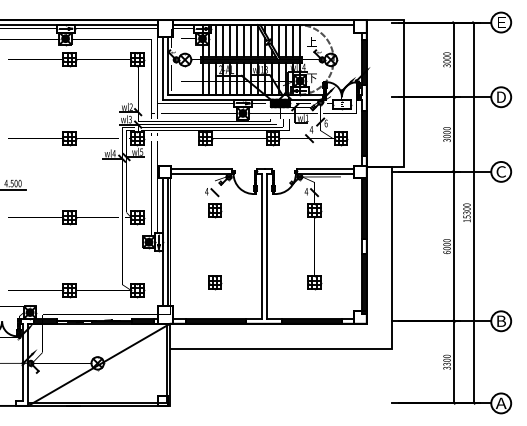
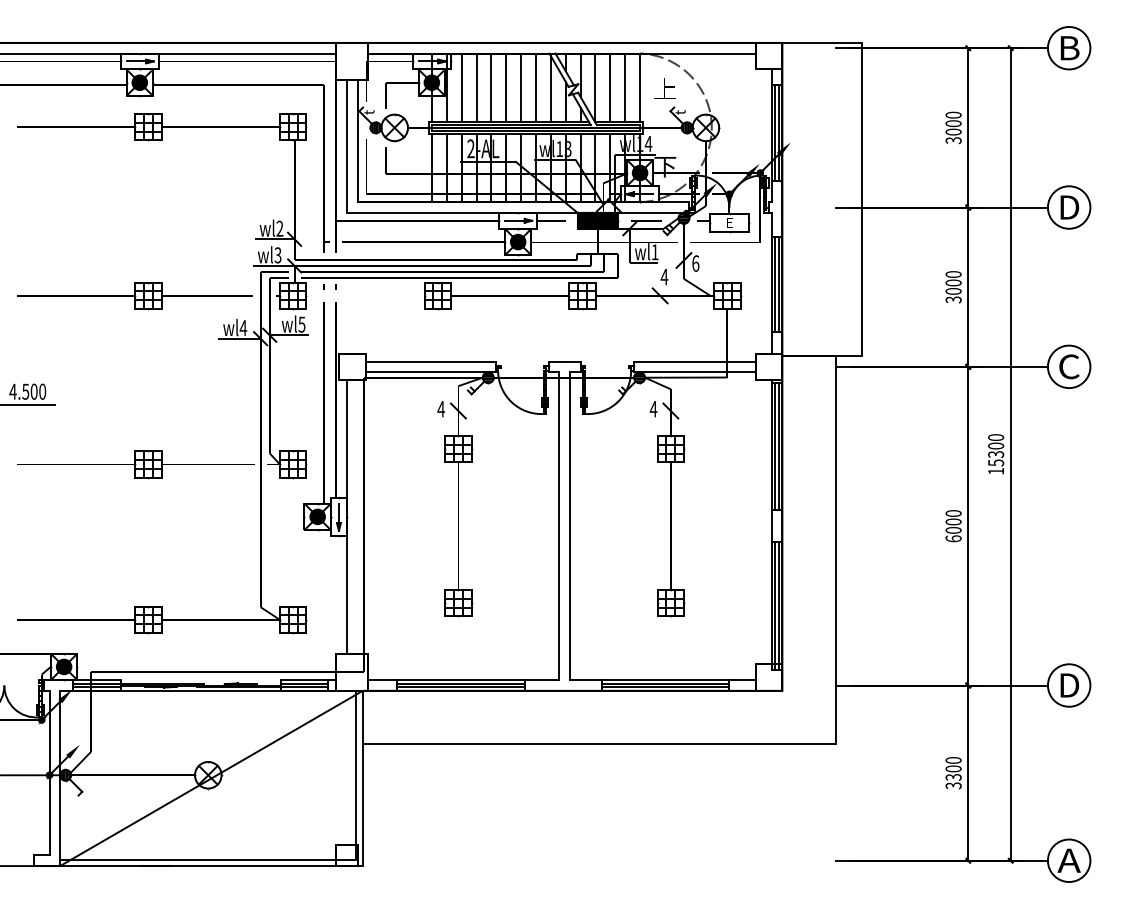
text: (501, 22) -> (1069, 48), E -> B
line: (167, 242) -> (357, 517), removed
text: (501, 320) -> (1069, 683), B -> D

